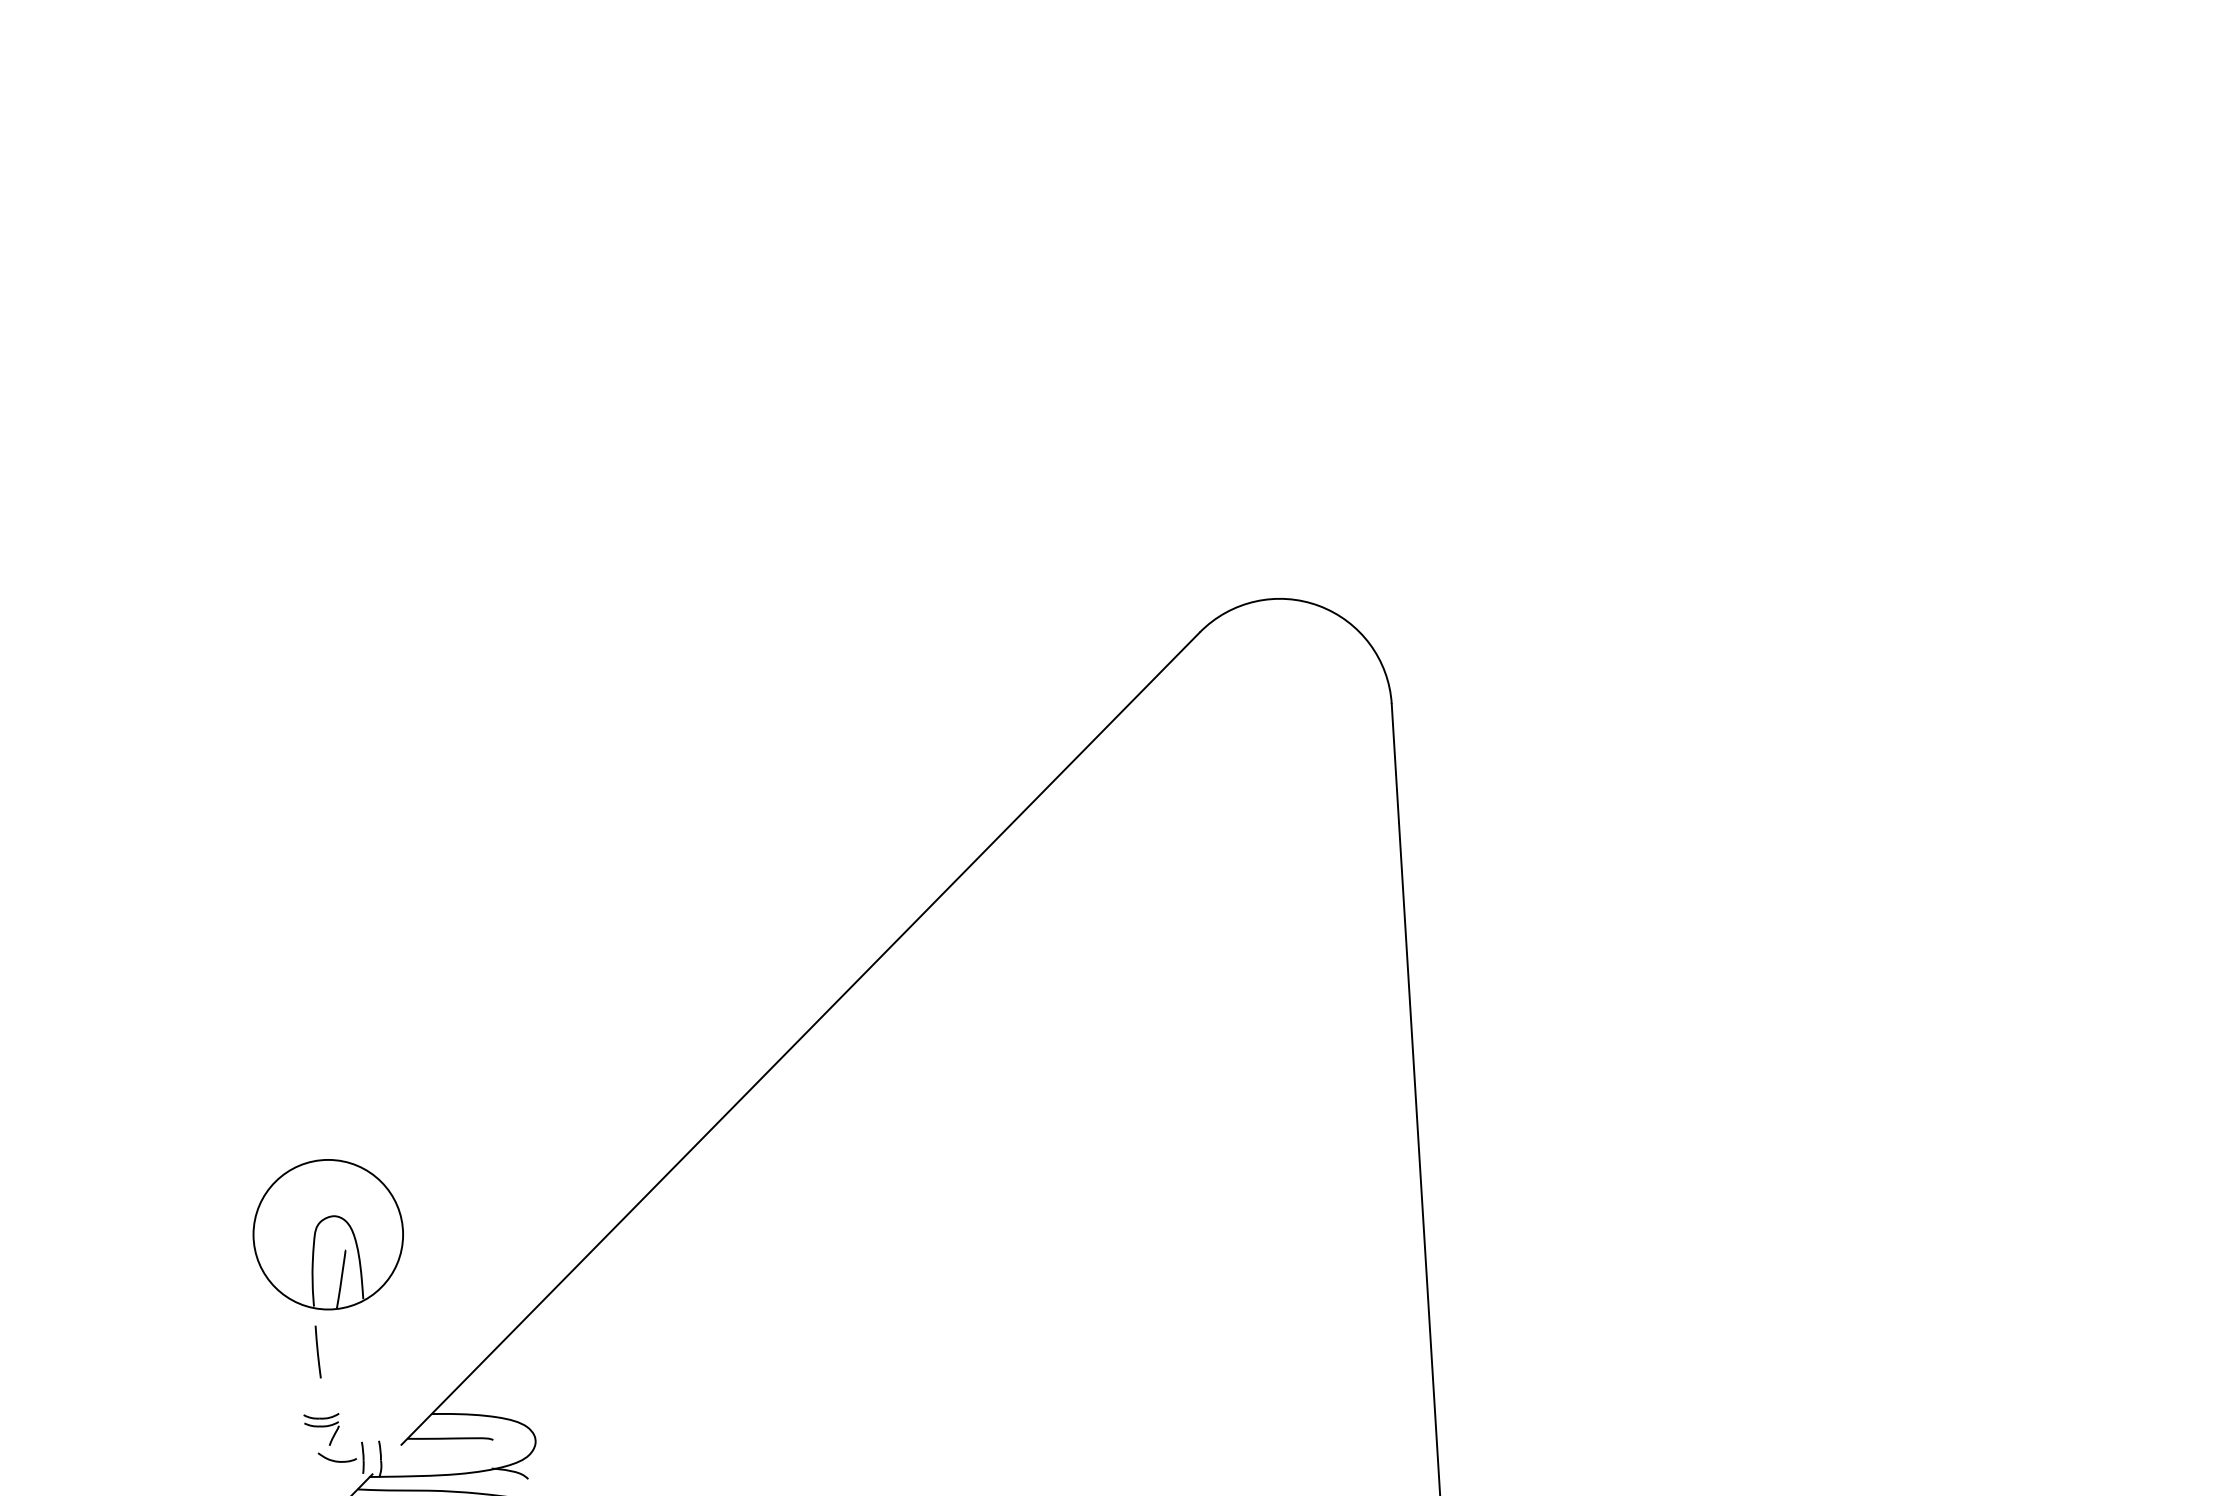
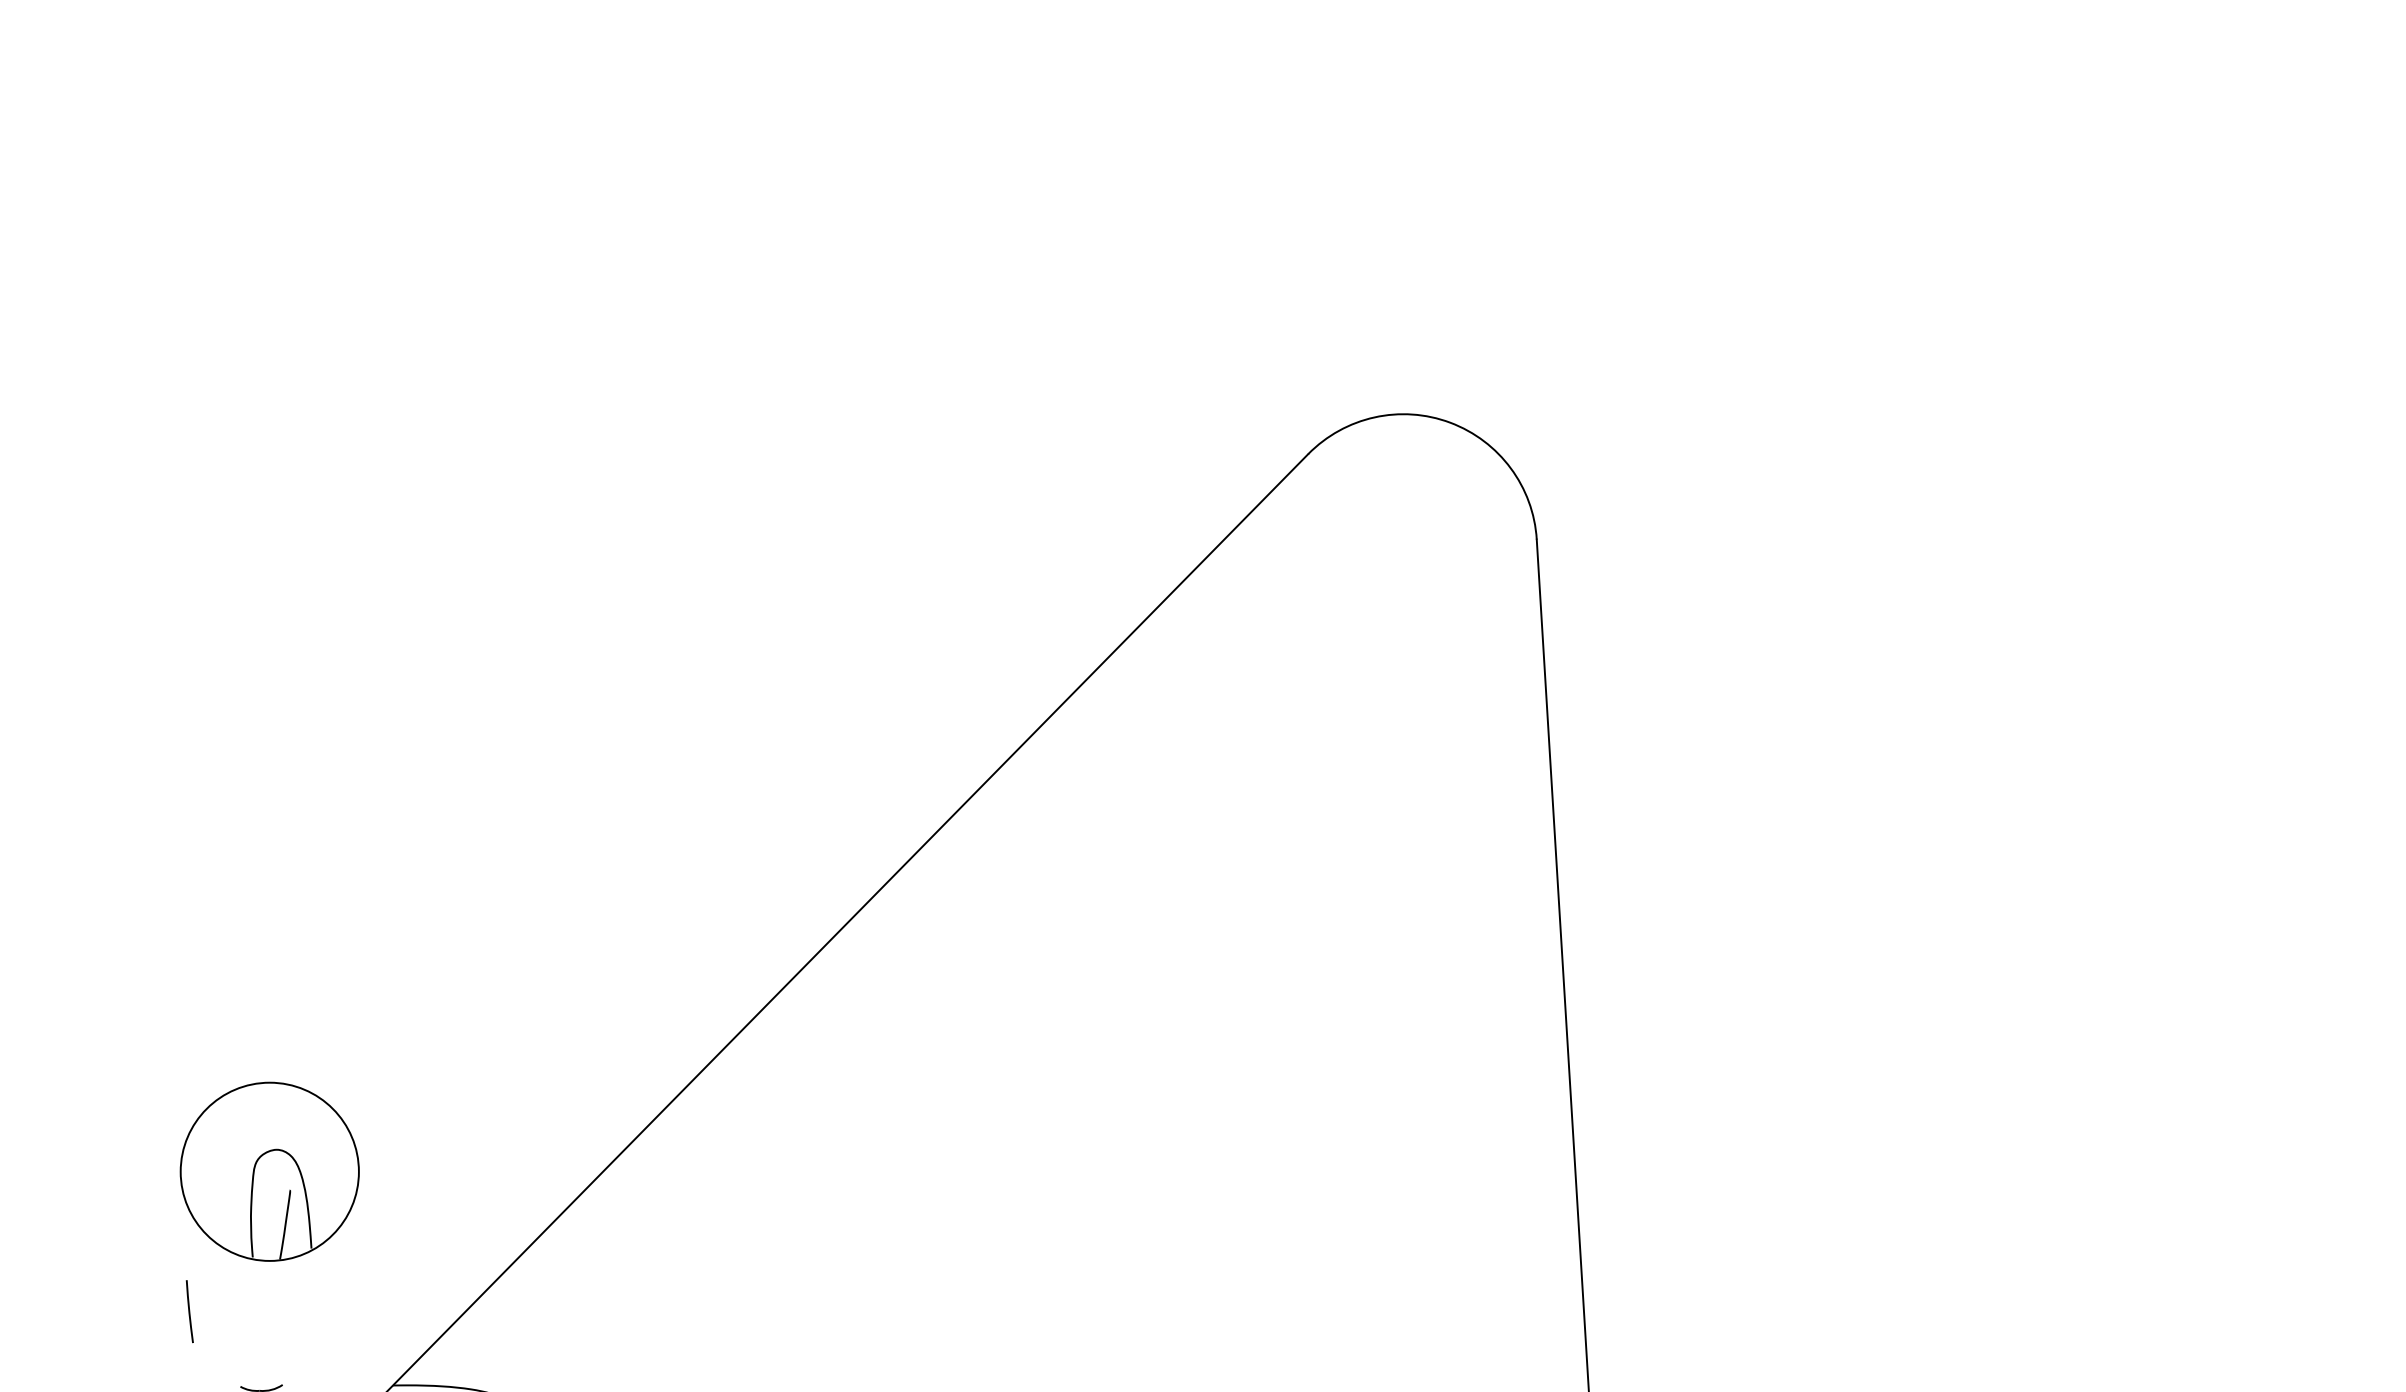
line: (317, 1351) -> (189, 1310), moved

